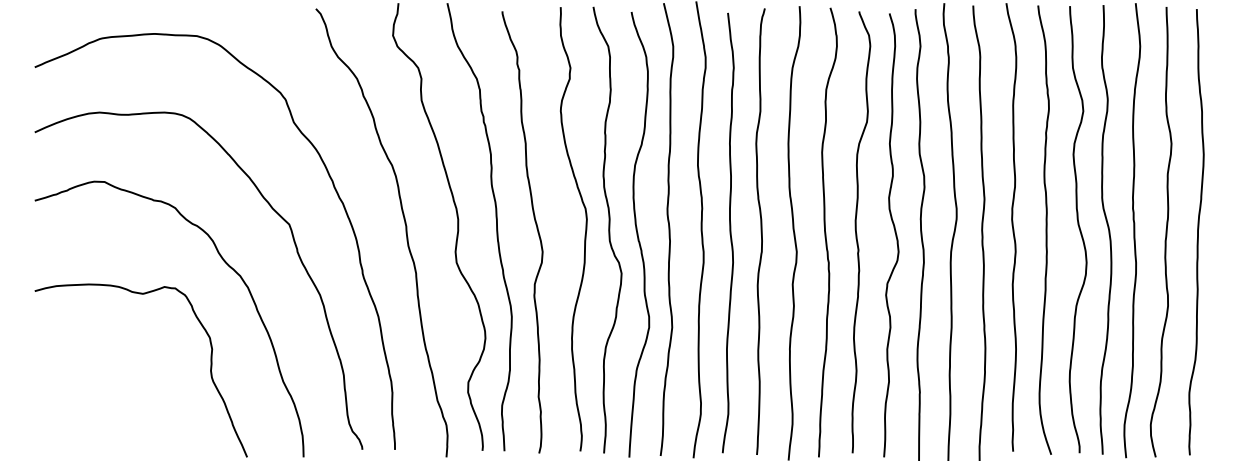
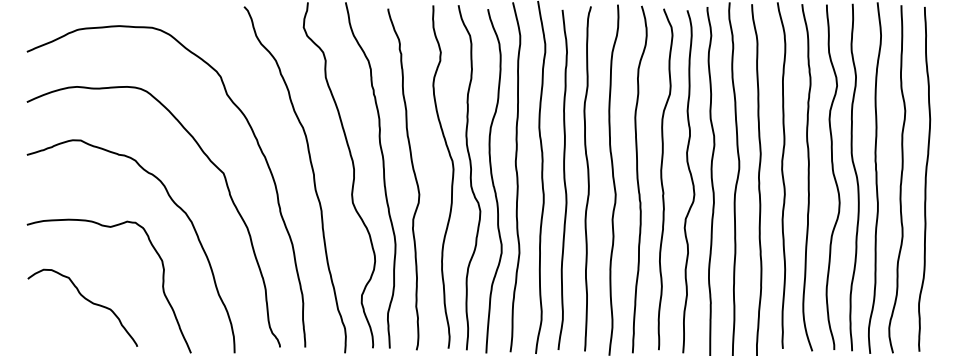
curve: (111, 388) -> (86, 300), added

